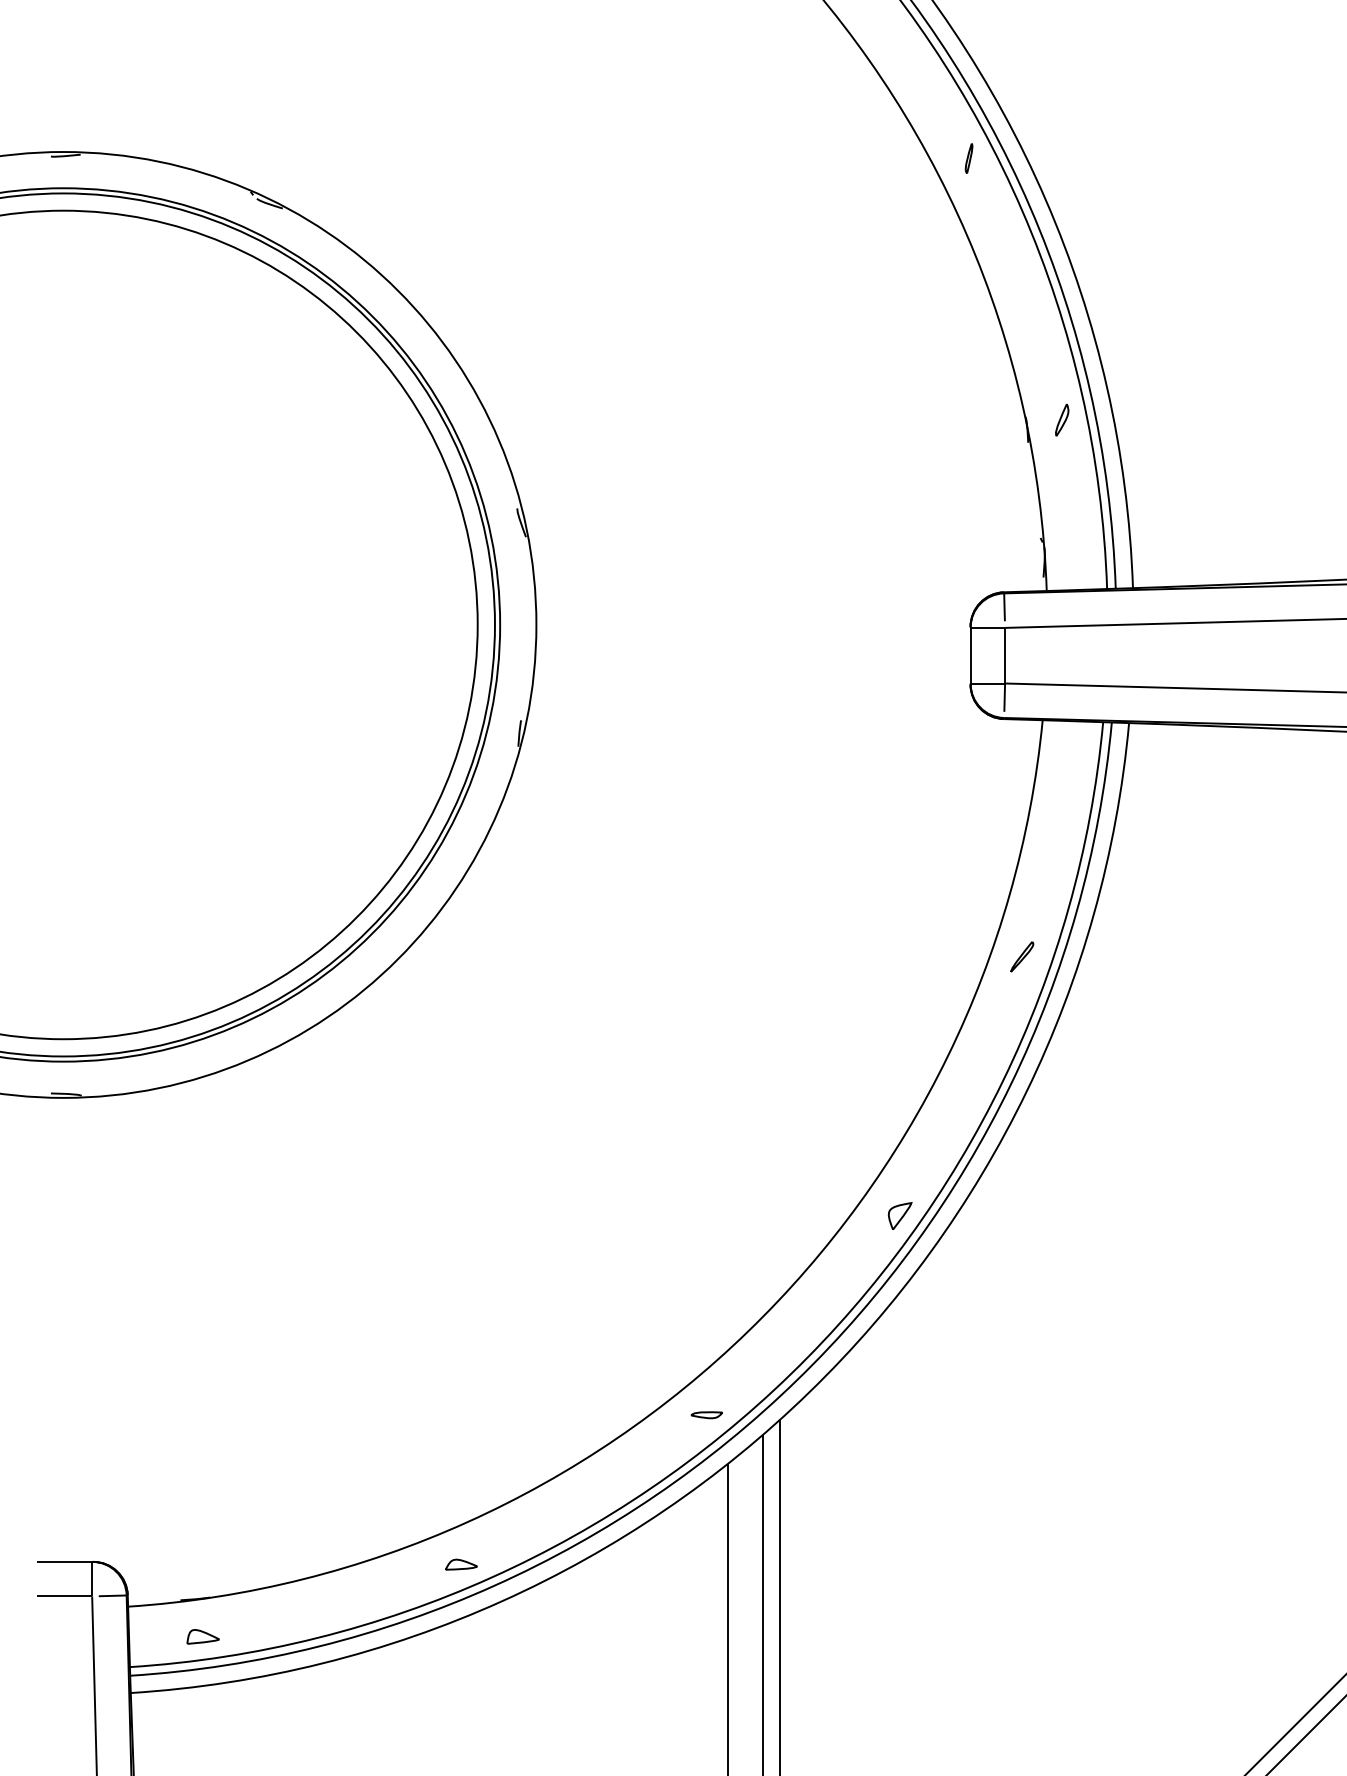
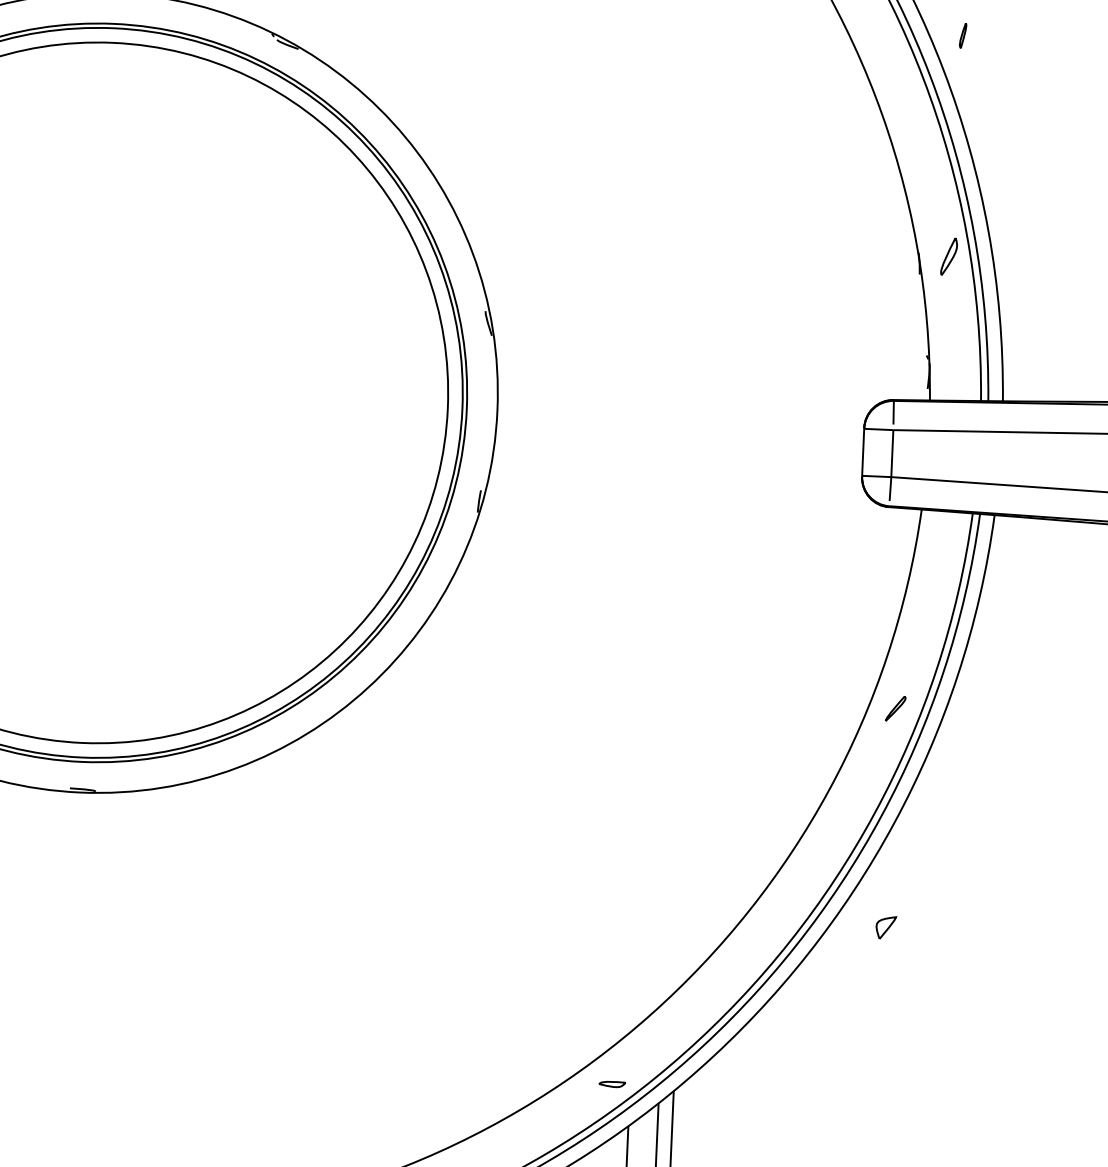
part: (968, 158) -> (962, 35), moved
part: (1062, 419) -> (949, 256), size x1.4
part: (899, 1215) -> (885, 927), moved

